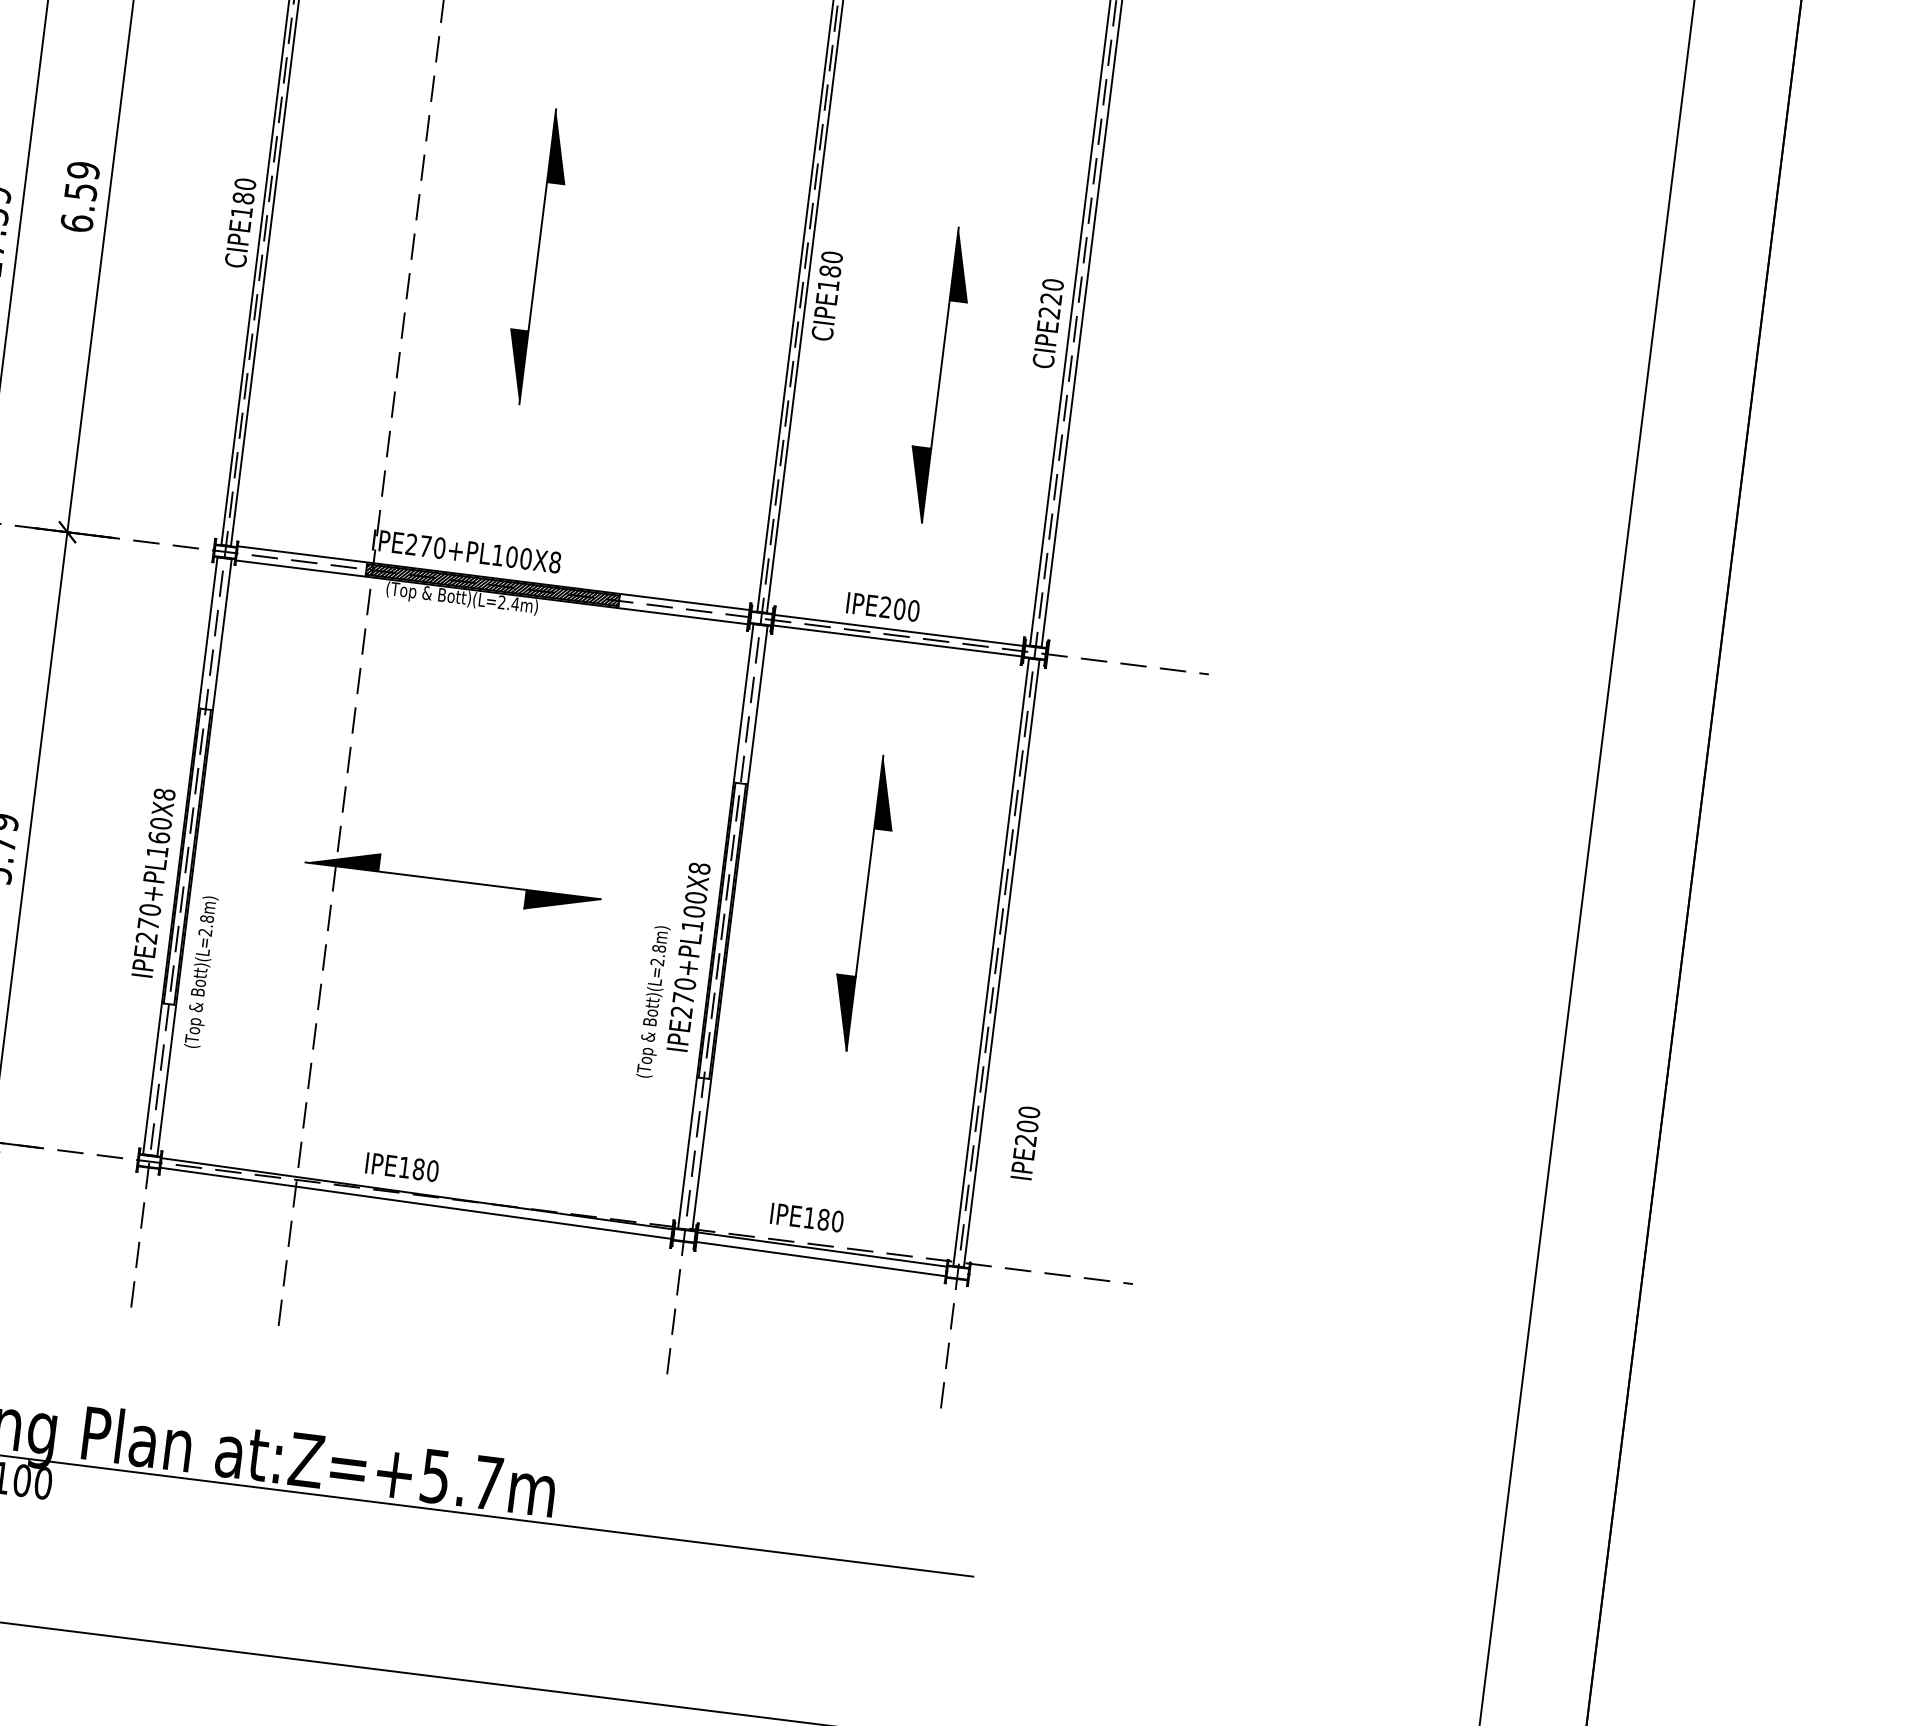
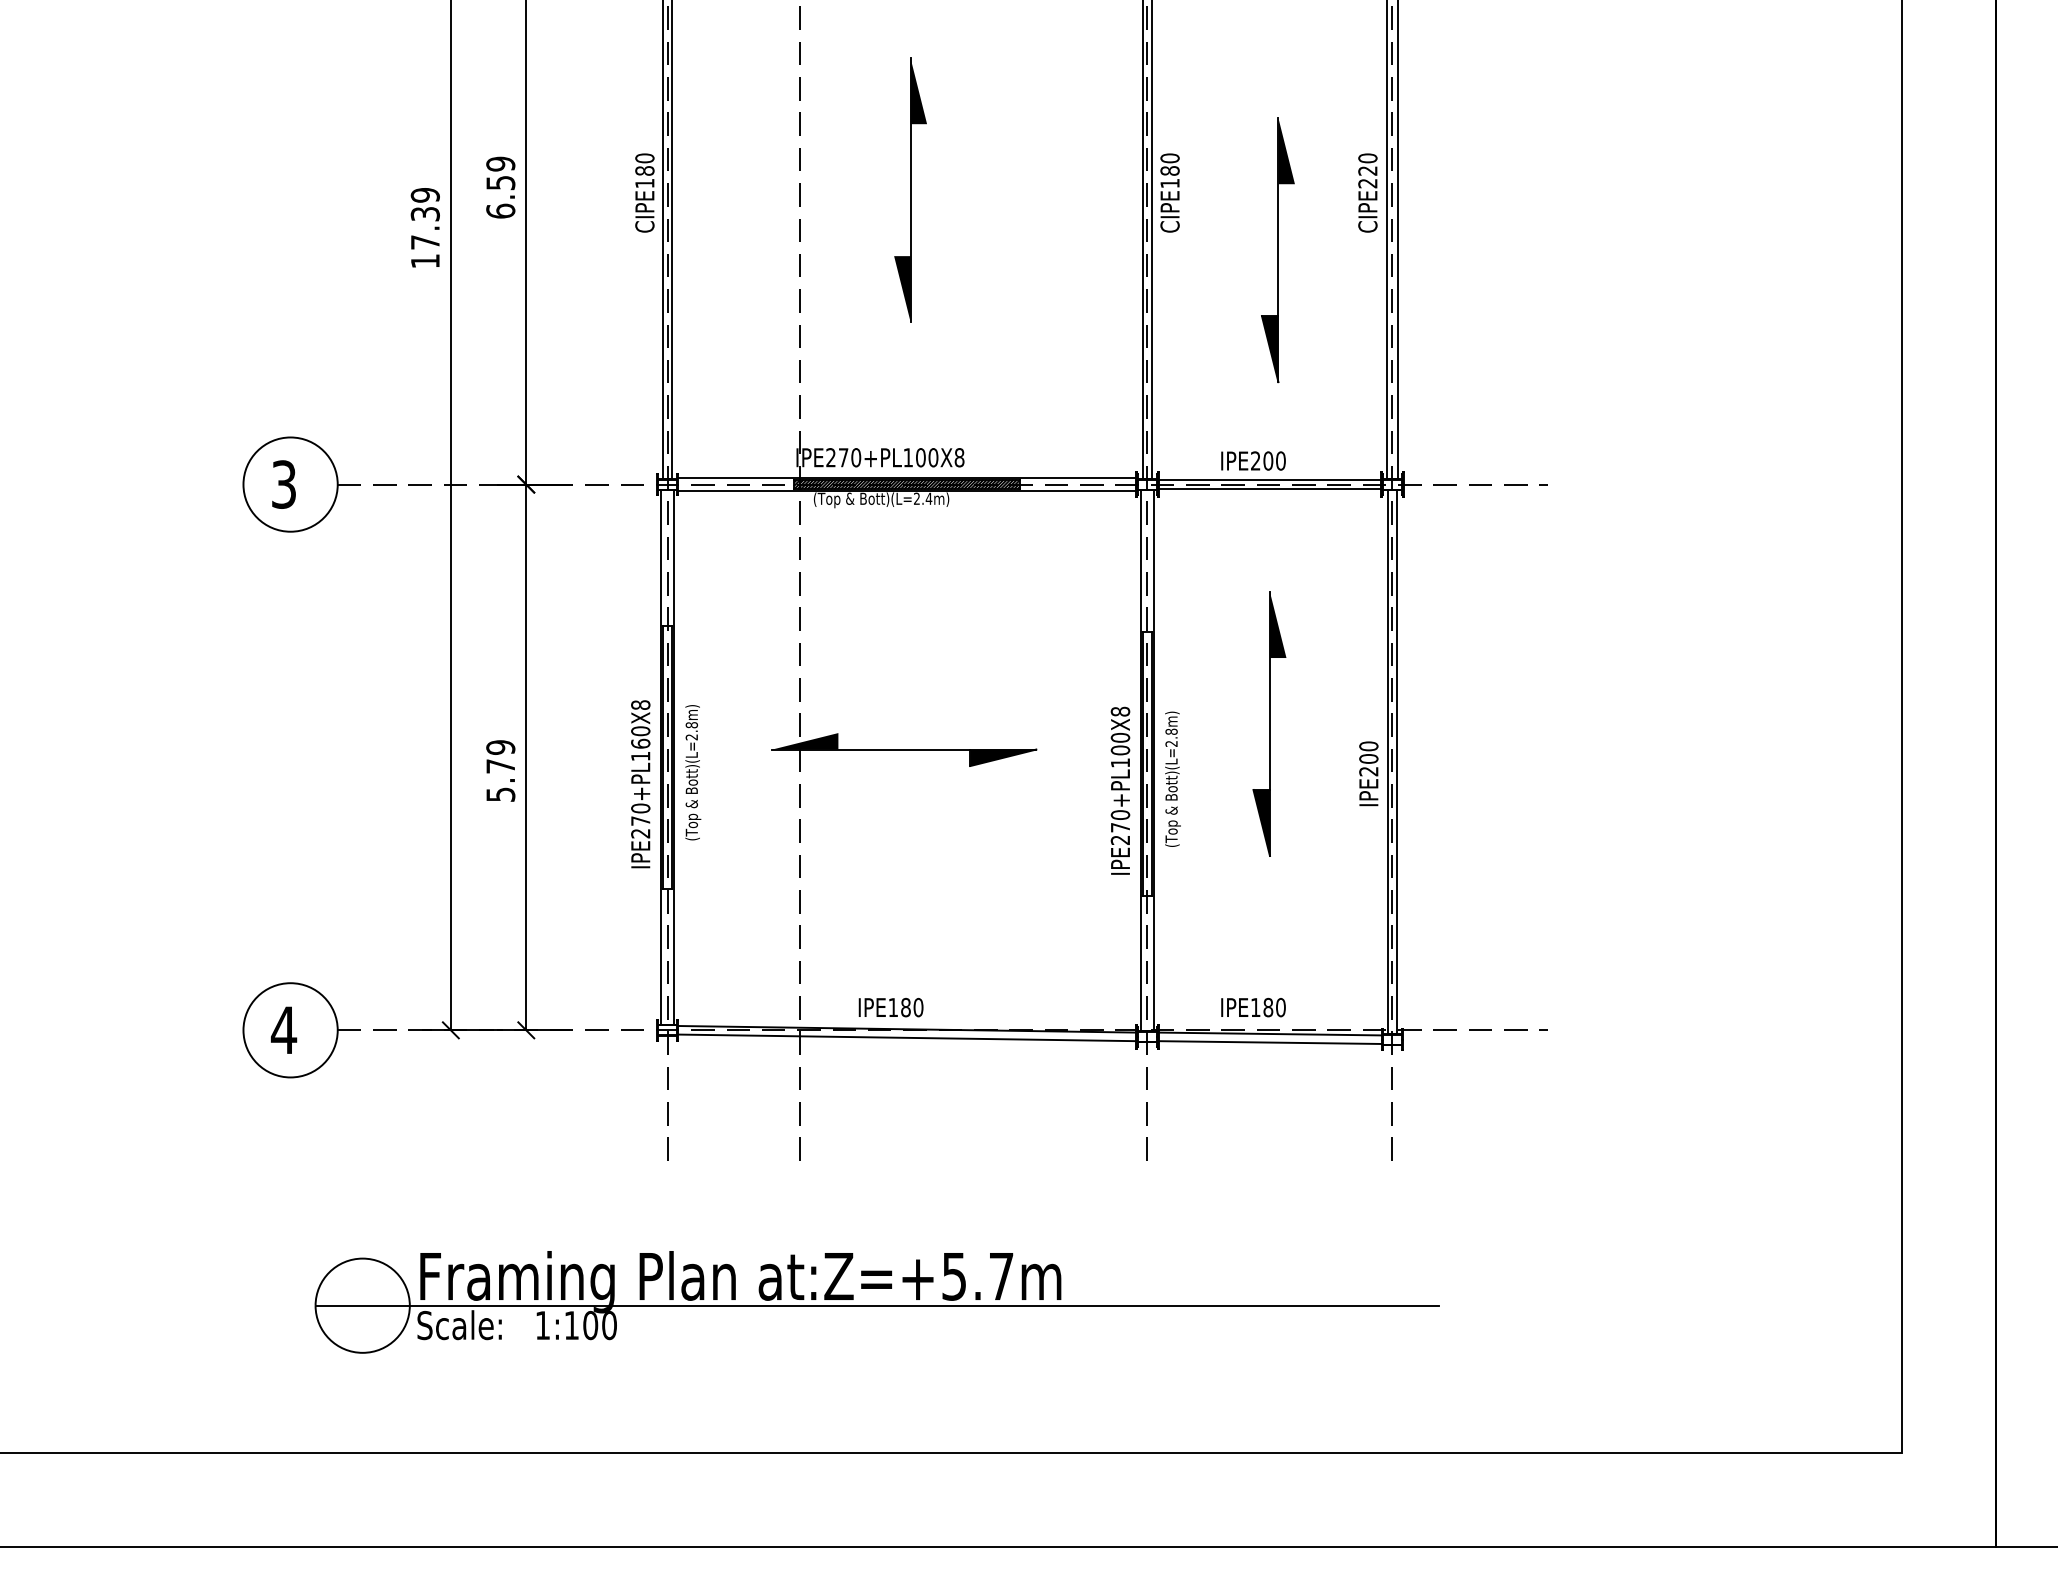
text: (202, 972) -> (693, 772), moved
text: (653, 1001) -> (1172, 778), moved
text: (1025, 1142) -> (1368, 773), moved

